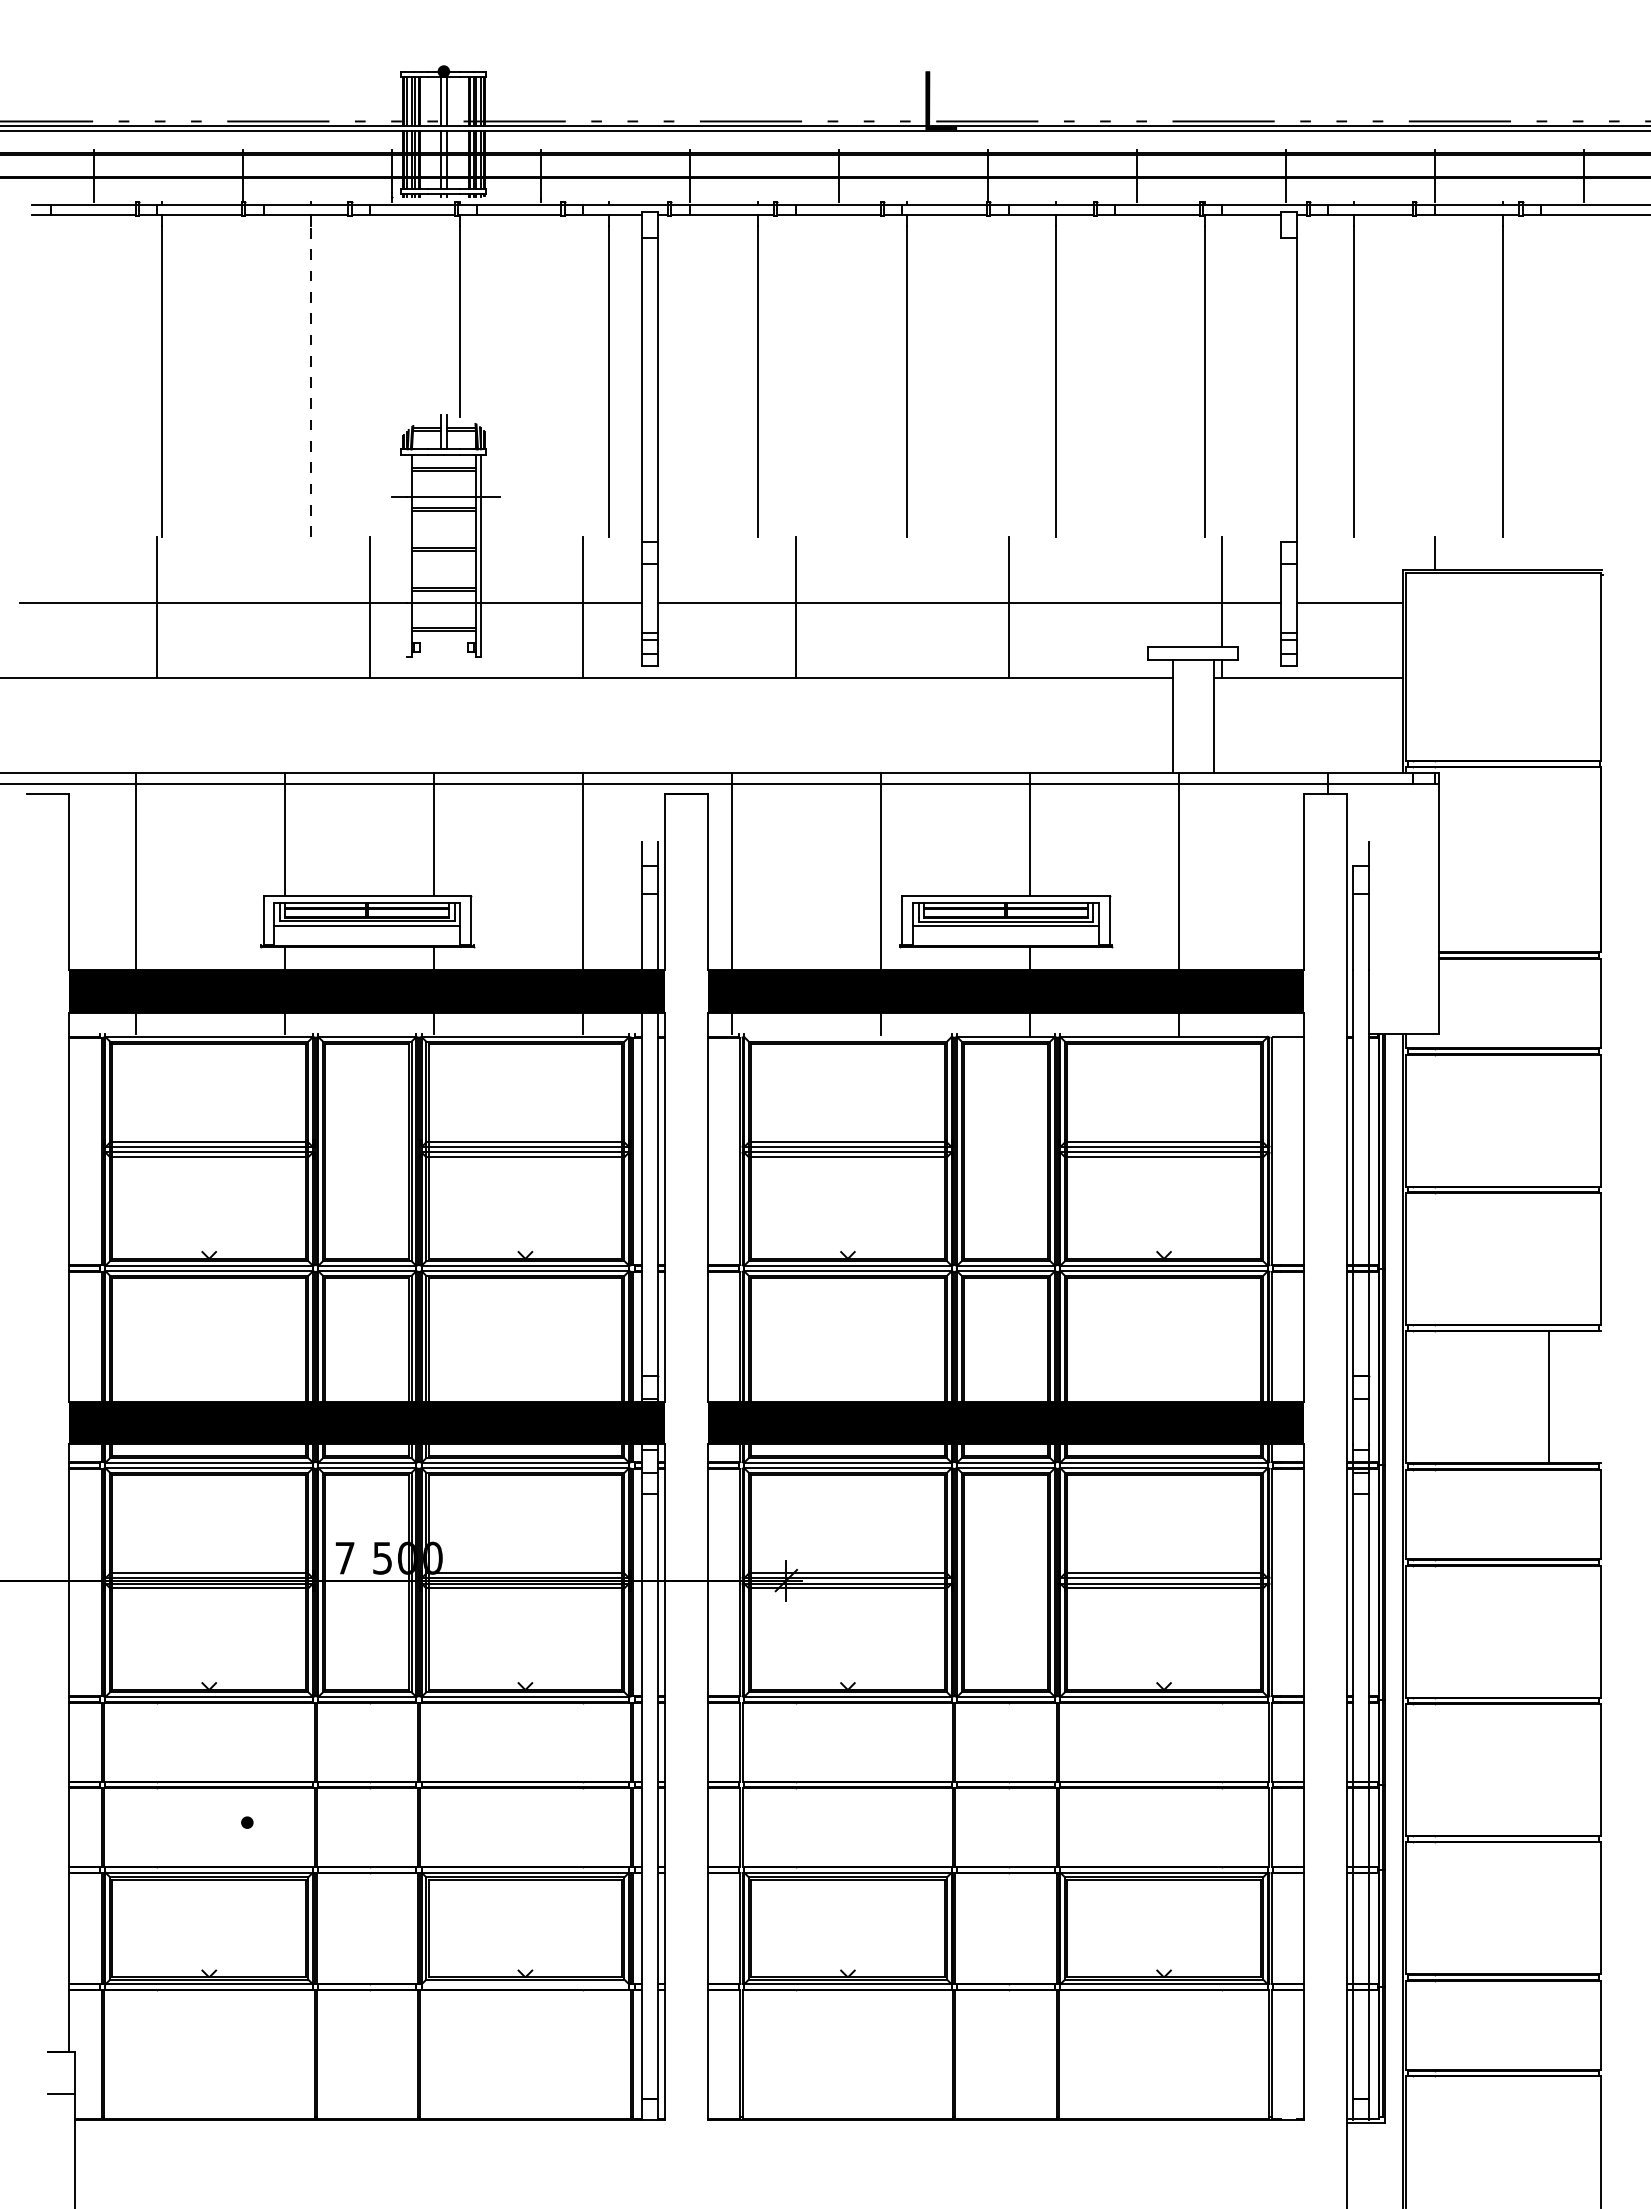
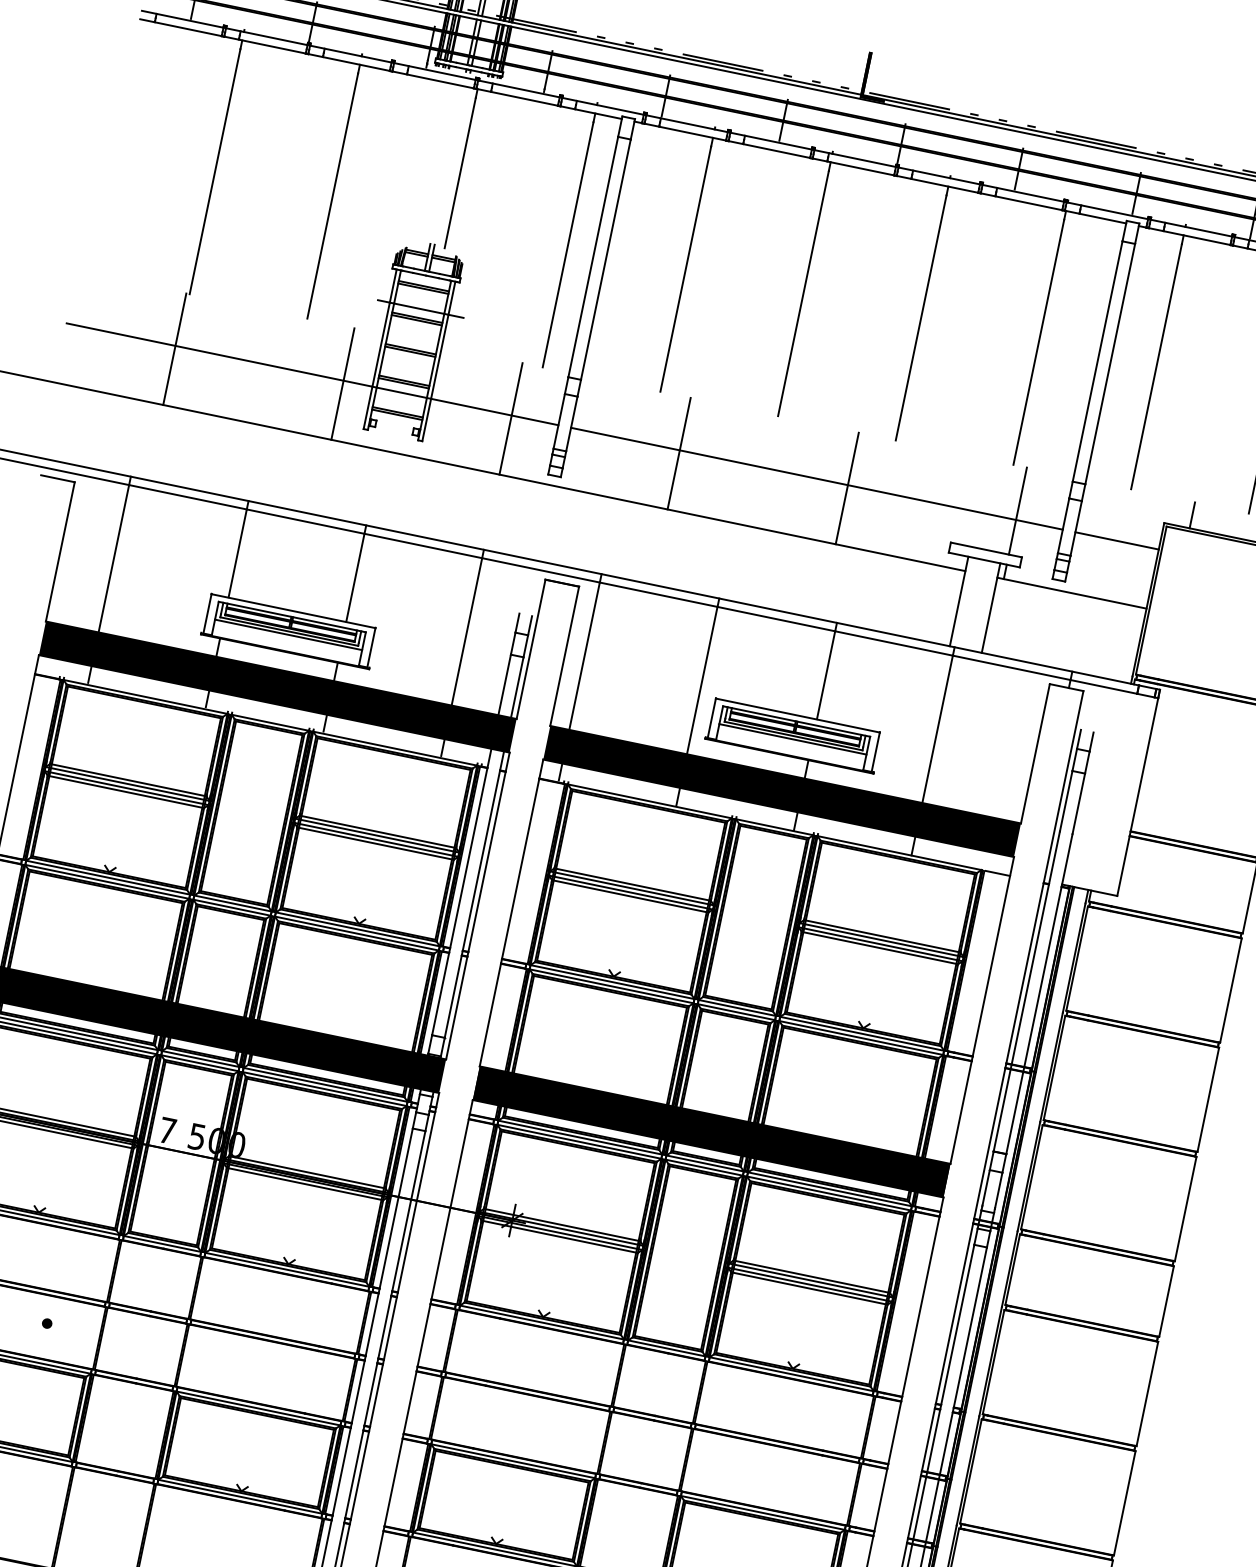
line: (310, 381) -> (332, 195), dashed -> solid
line: (1280, 390) -> (1097, 361), added
line: (406, 555) -> (380, 349), added
line: (1353, 853) -> (1079, 739), added
line: (847, 1036) -> (649, 800), added
line: (1549, 1397) -> (1186, 1209), moved
line: (525, 1984) -> (240, 1496), added

